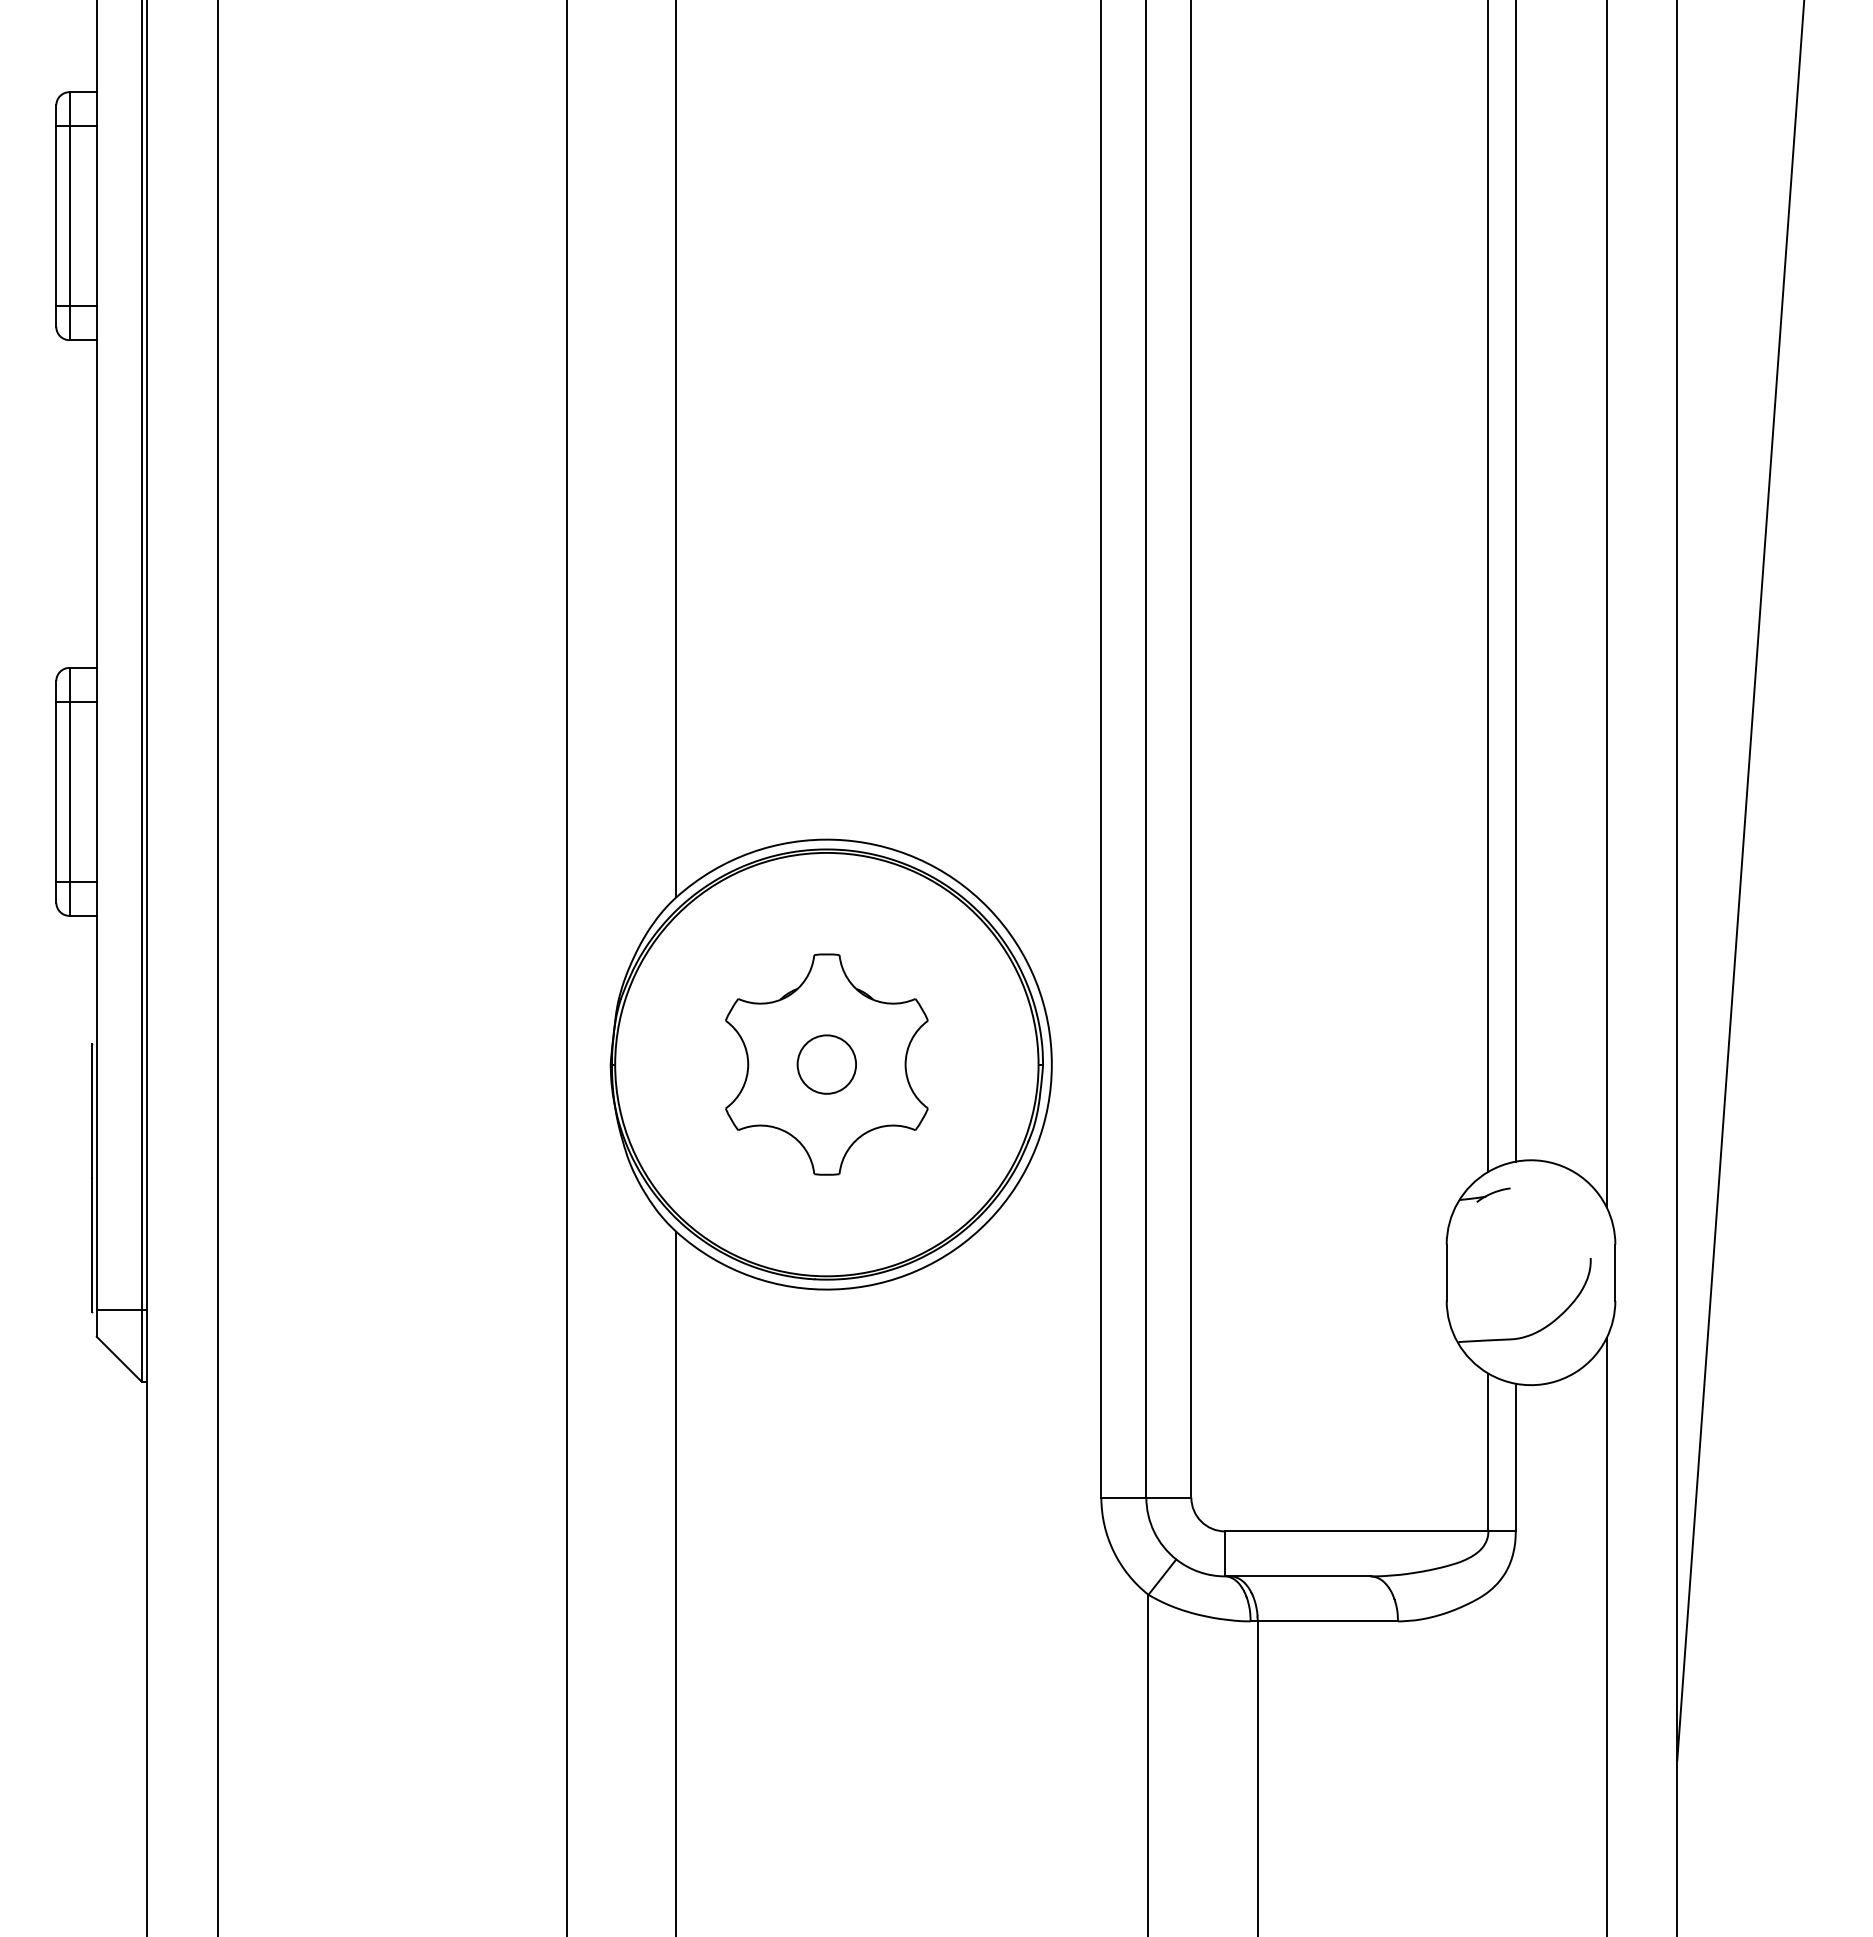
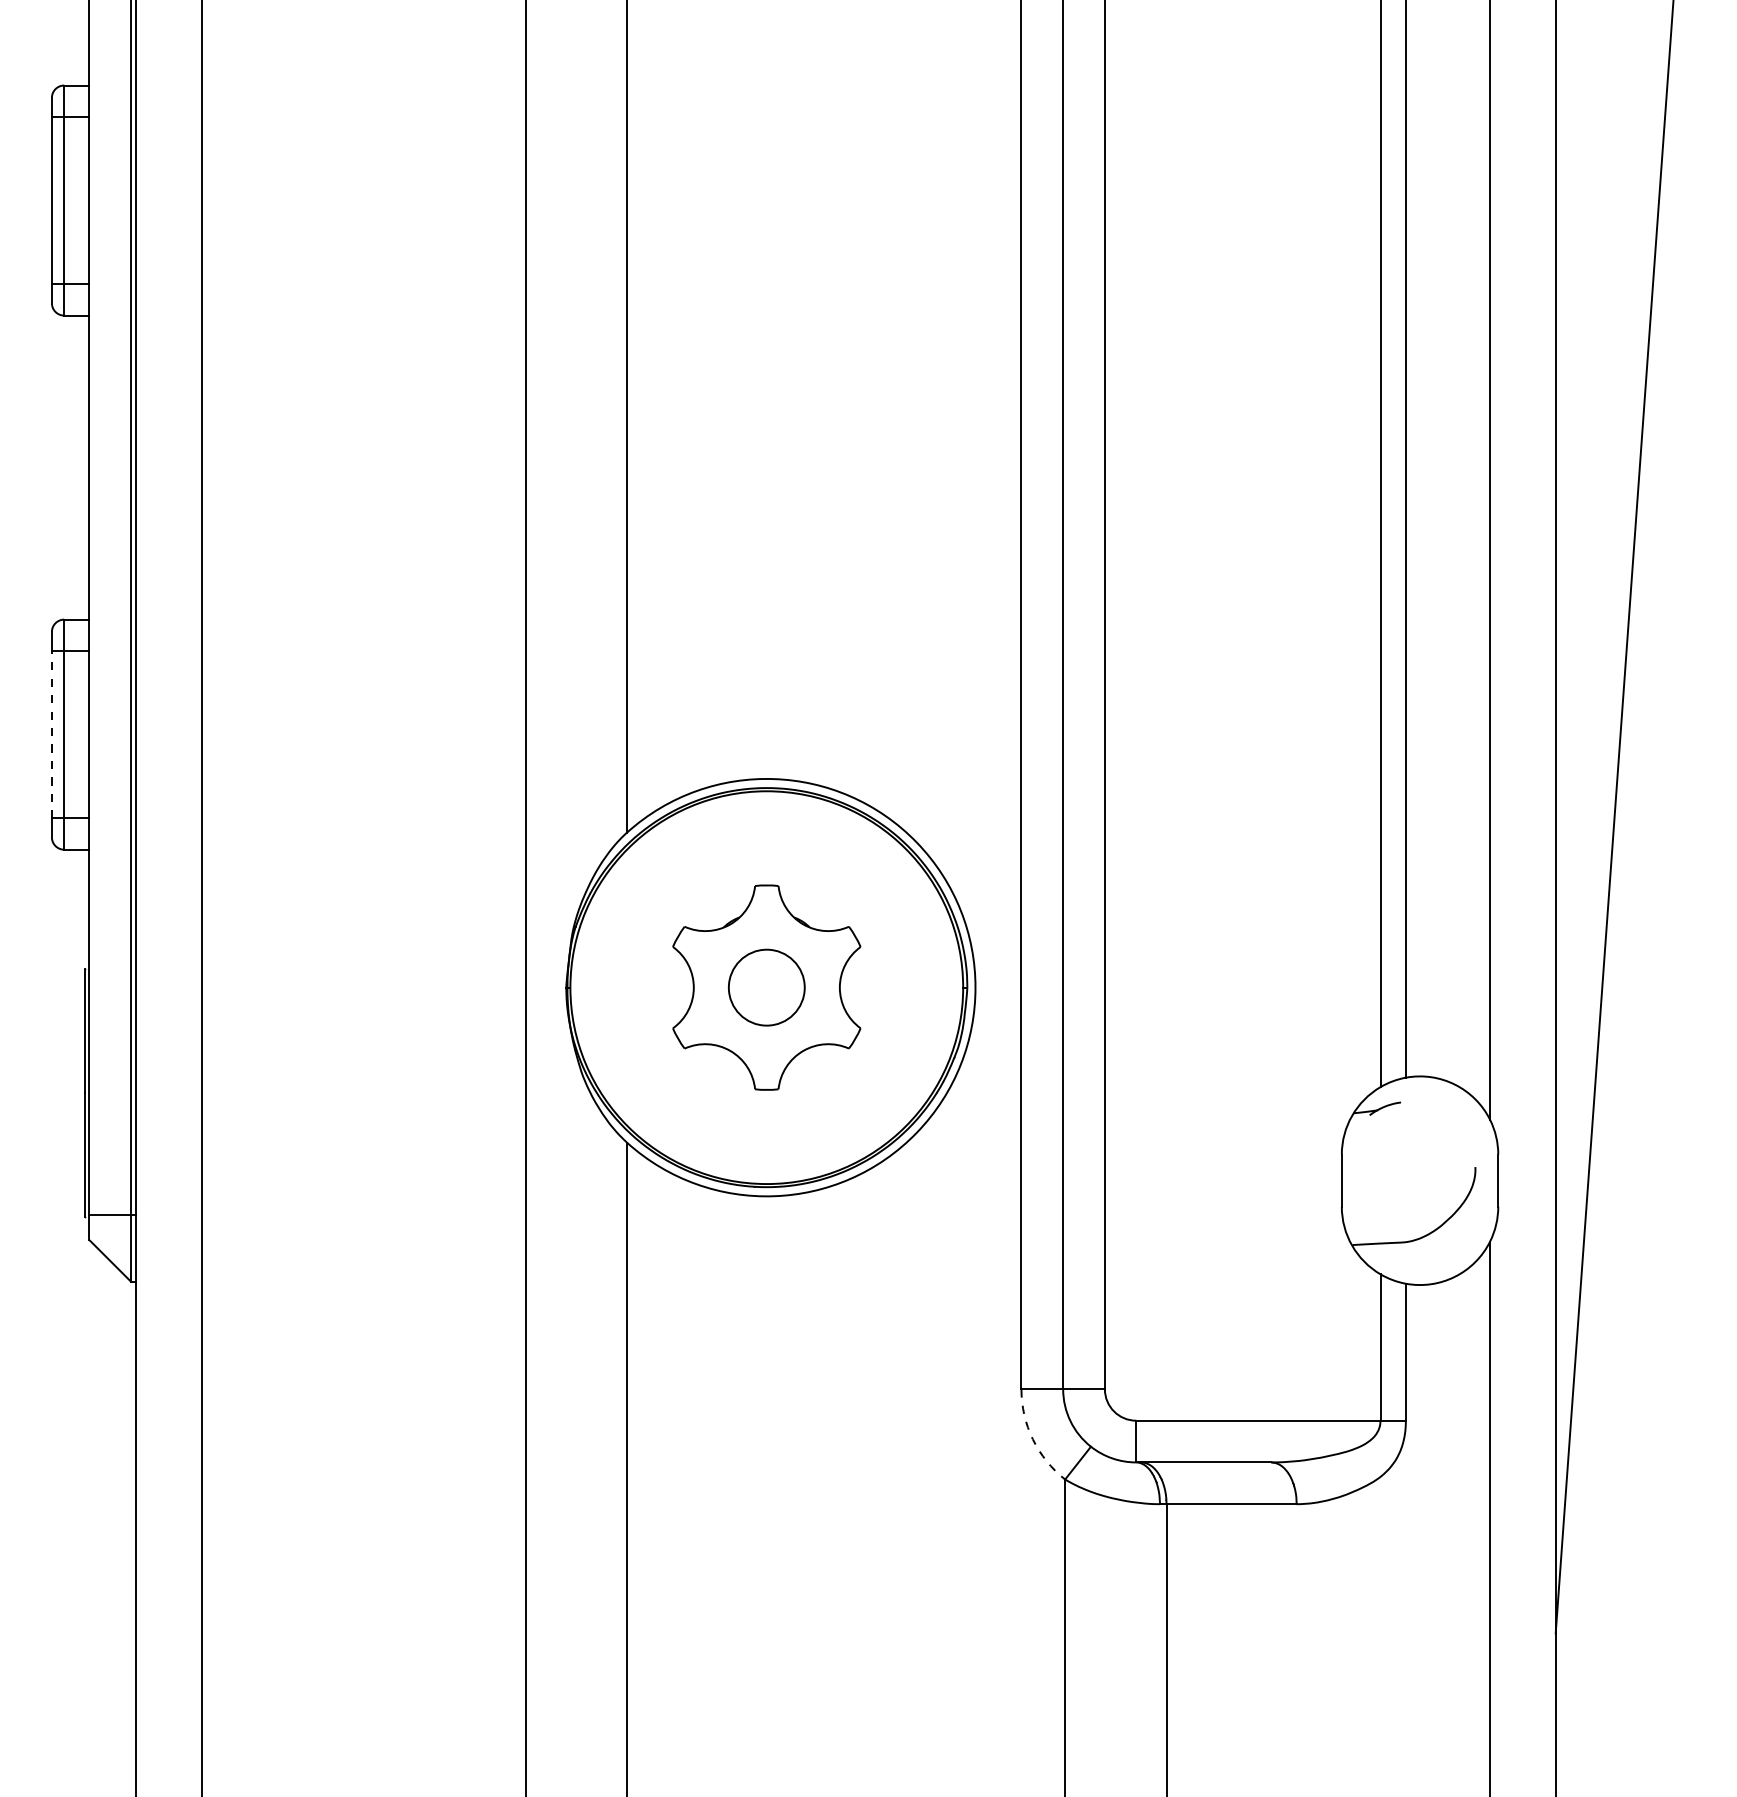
line: (56, 791) -> (52, 734), solid -> dashed
circle: (826, 1064) -> (766, 987), size x1.4
arc: (1113, 1551) -> (1032, 1439), solid -> dashed

